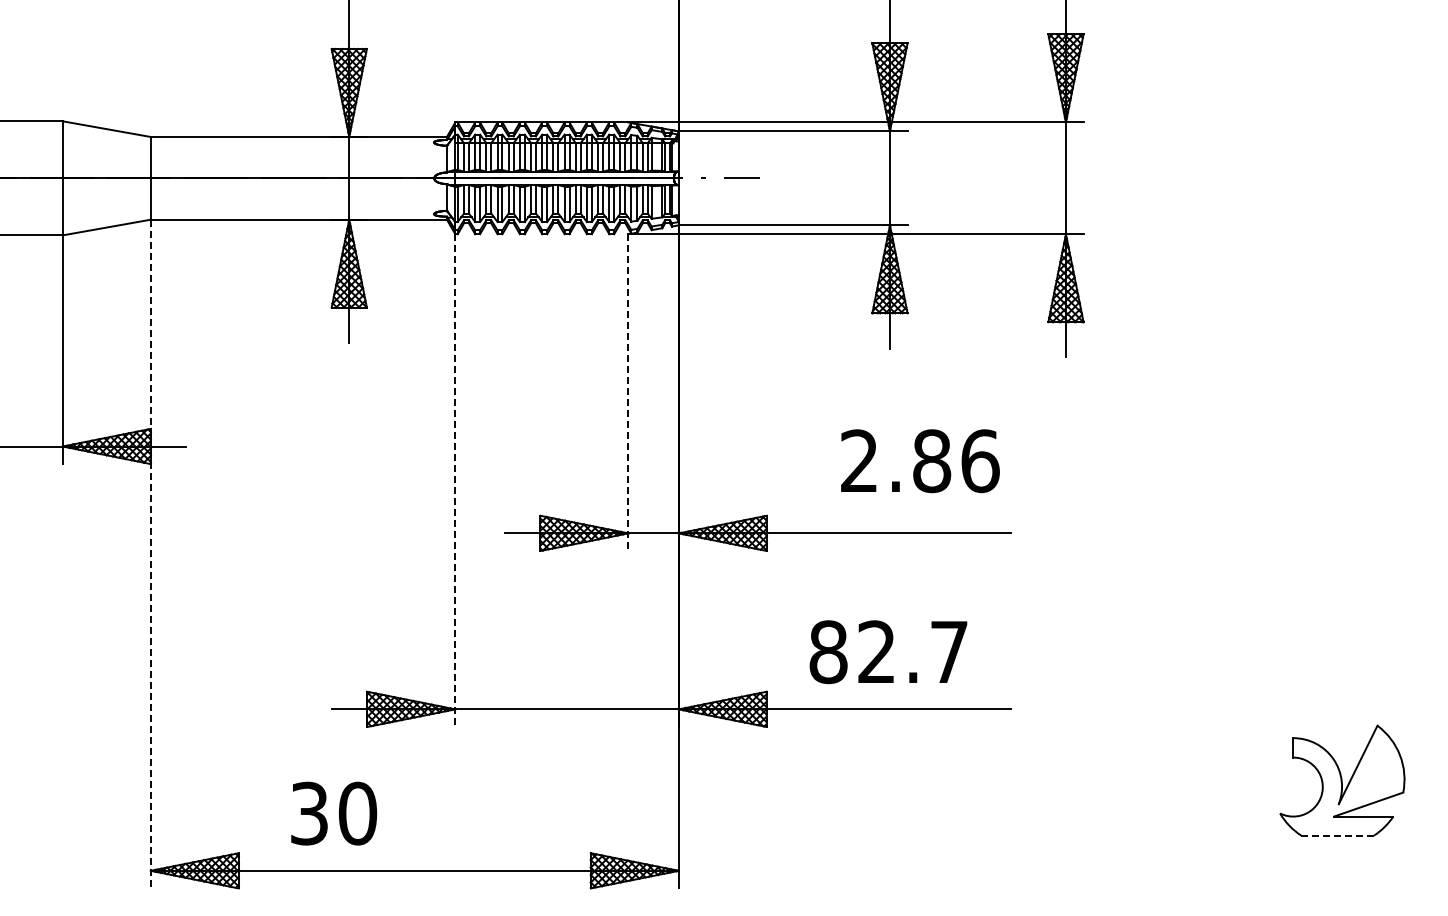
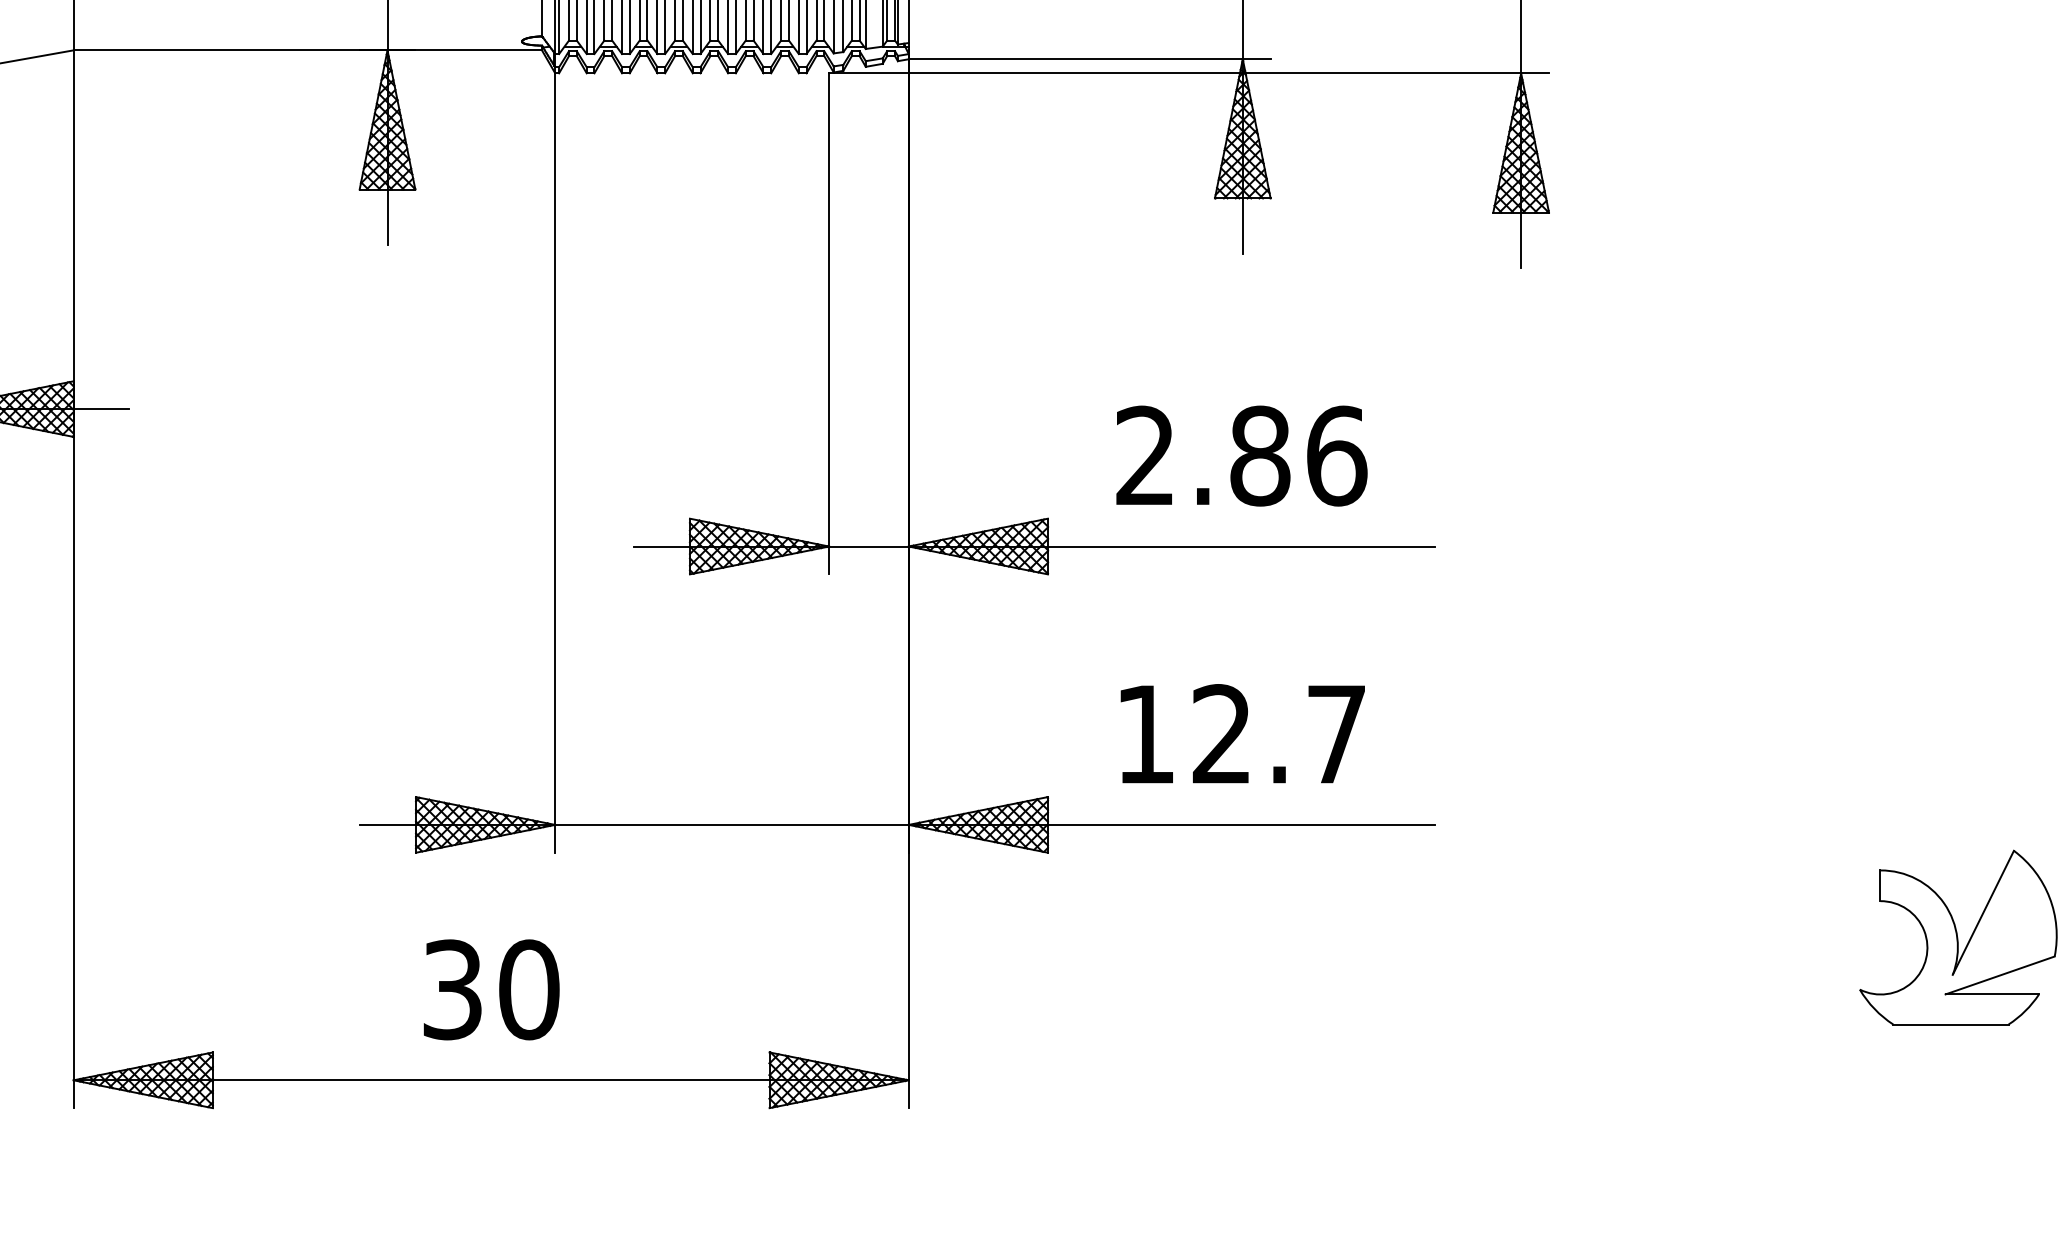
line: (628, 393) -> (829, 325), dashed -> solid
text: (920, 461) -> (1242, 456), moved
line: (455, 481) -> (555, 464), dashed -> solid
line: (150, 554) -> (73, 579), dashed -> solid
text: (828, 652) -> (1145, 734), 82.7 -> 12.7
text: (334, 813) -> (492, 989), moved
line: (1338, 835) -> (1952, 1024), dashed -> solid

